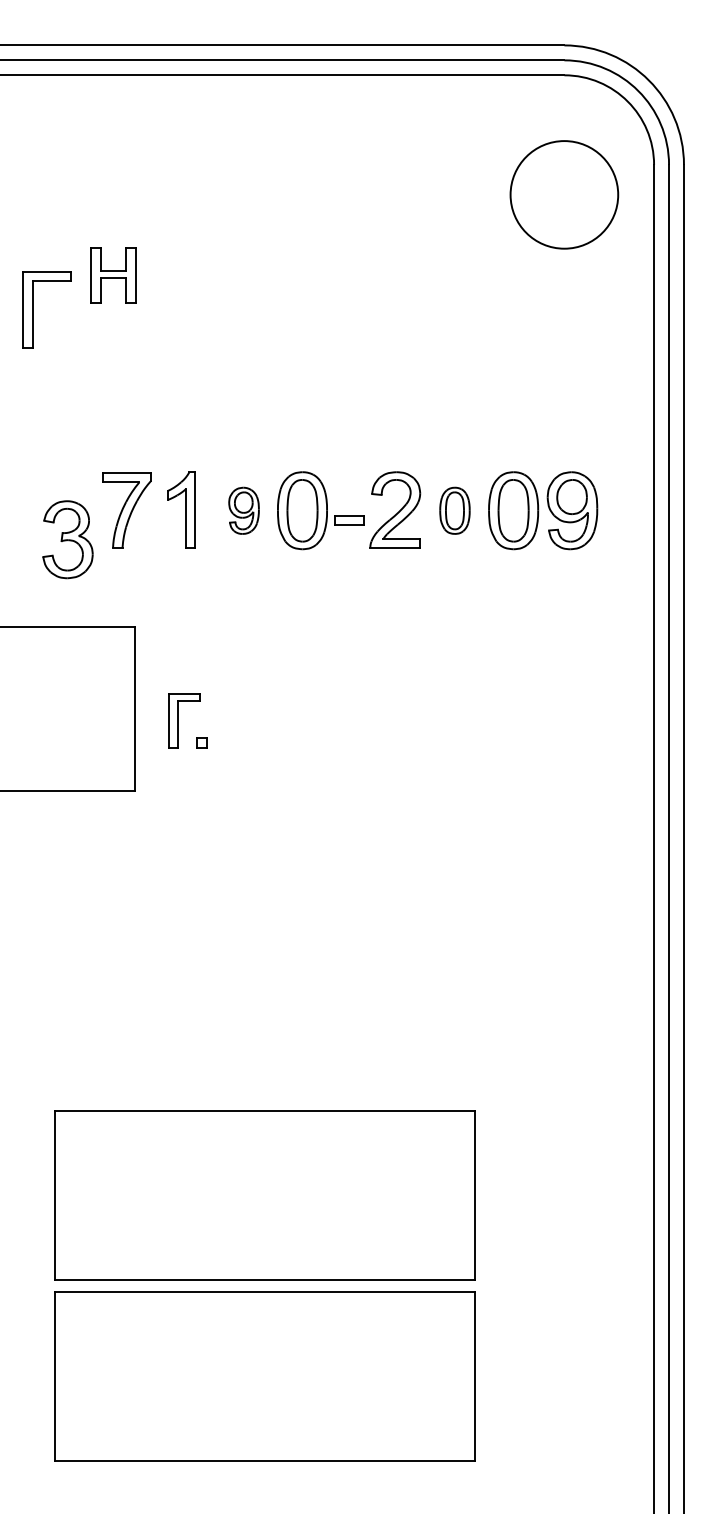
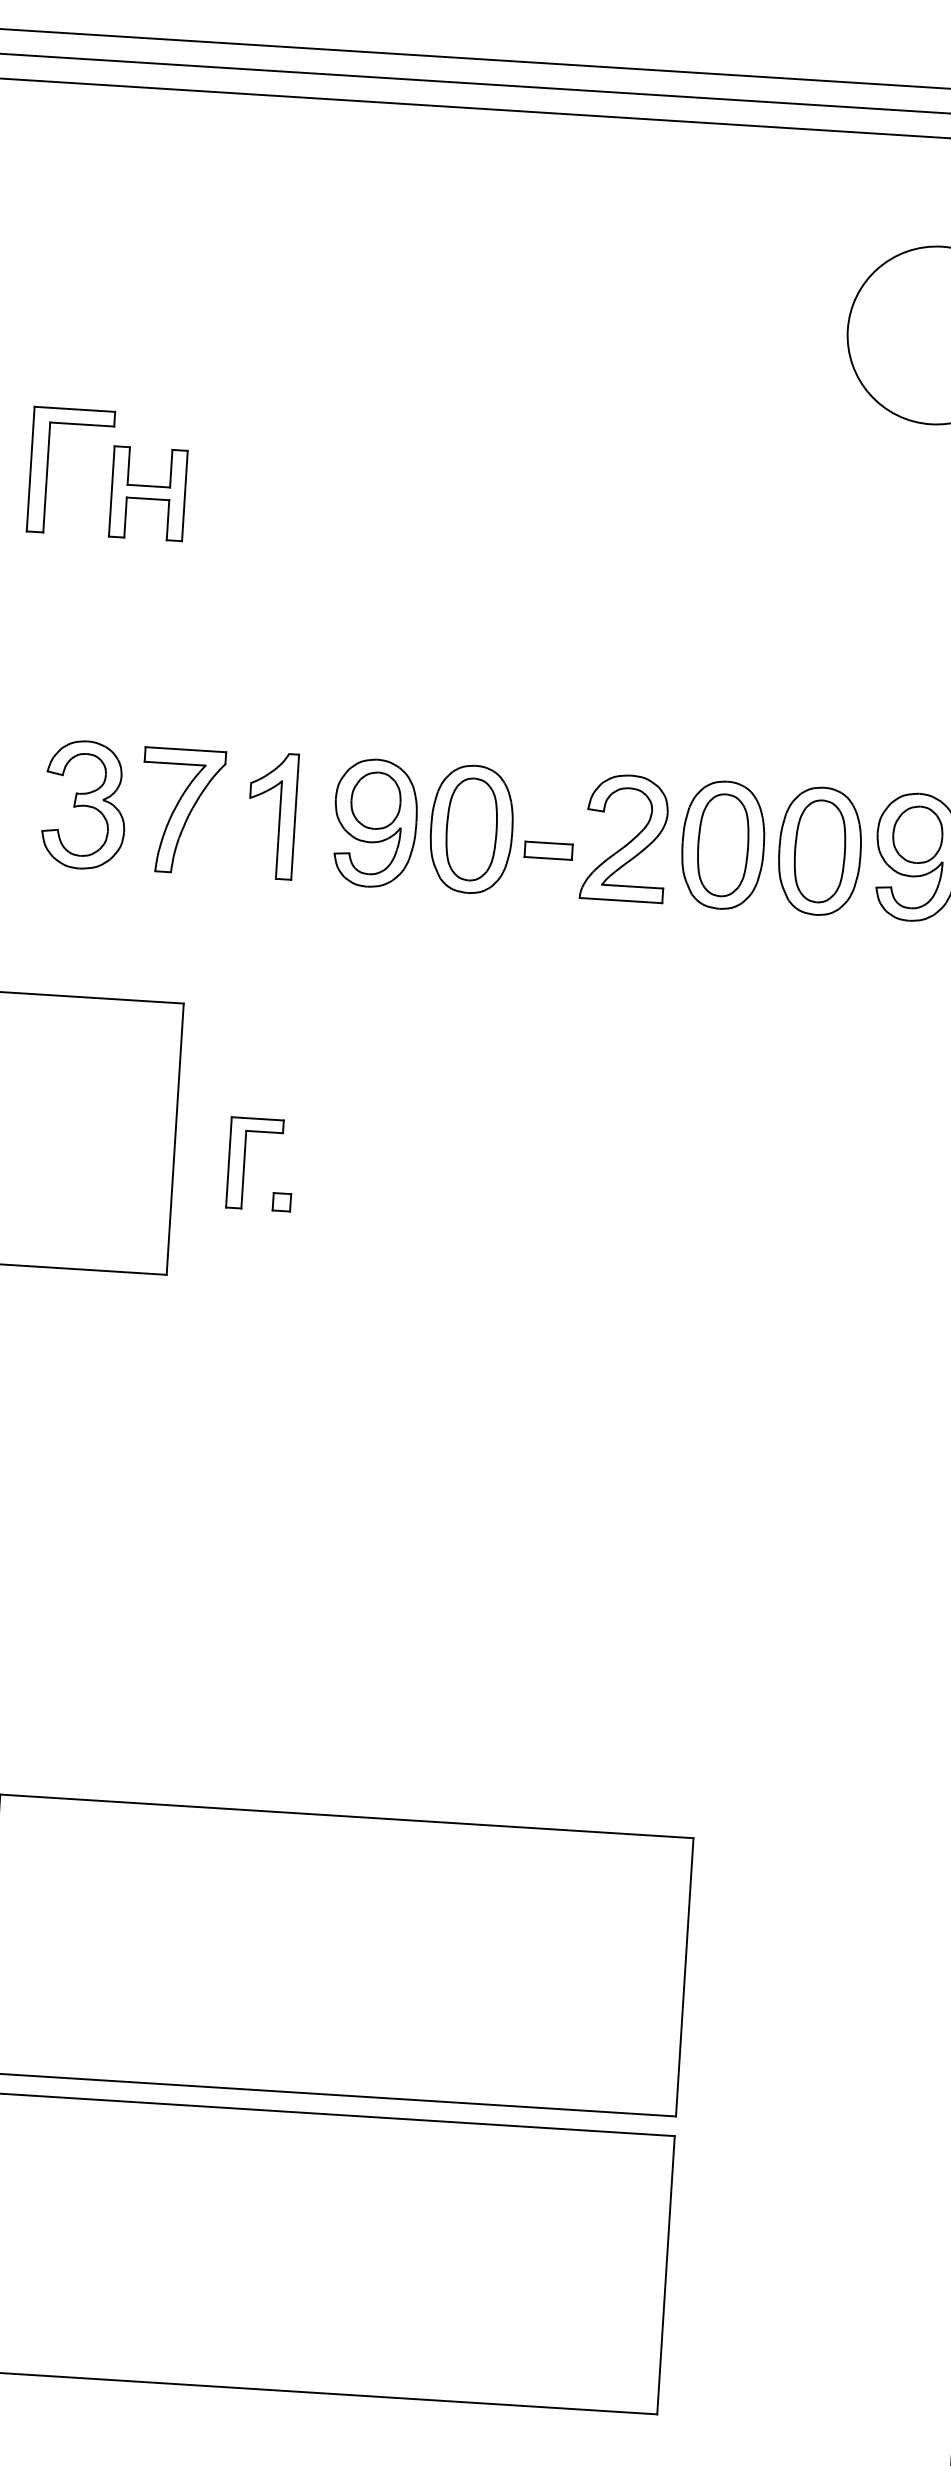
part: (113, 275) -> (148, 493), moved
part: (243, 510) -> (374, 822), size x1.67
part: (454, 510) -> (722, 844), size x1.67
part: (67, 539) -> (84, 804), moved

